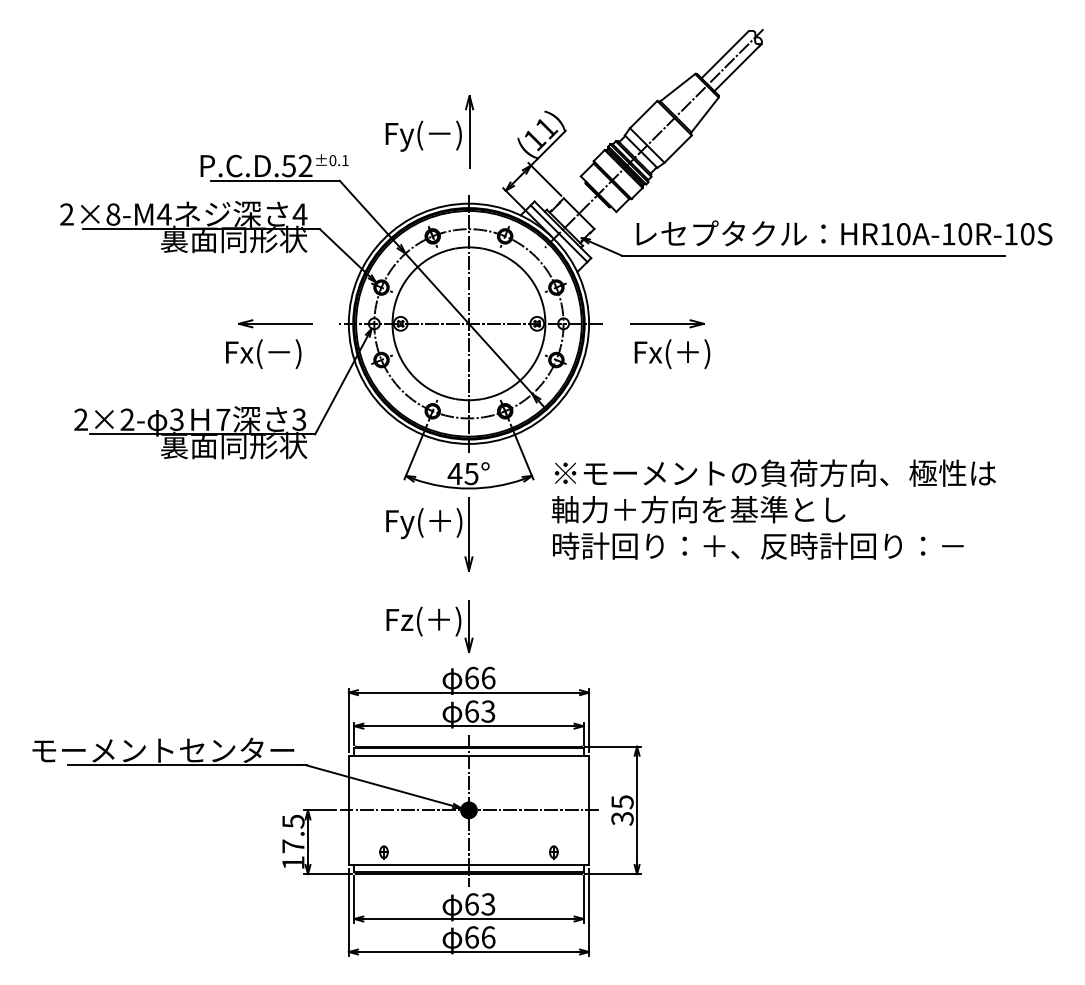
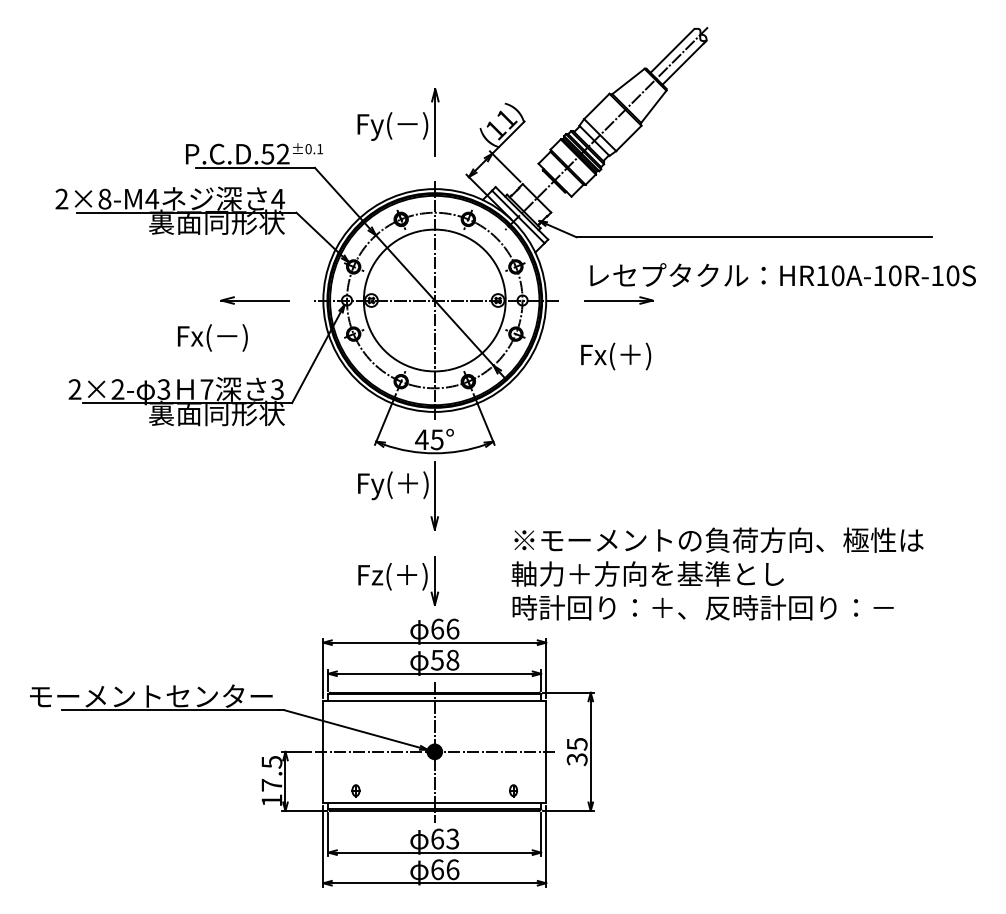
text: (844, 233) -> (783, 275), moved
text: (263, 353) -> (212, 337), moved
text: (672, 353) -> (616, 355), moved
text: (773, 509) -> (717, 573), moved
text: (479, 711) -> (444, 660), 63 -> 58

